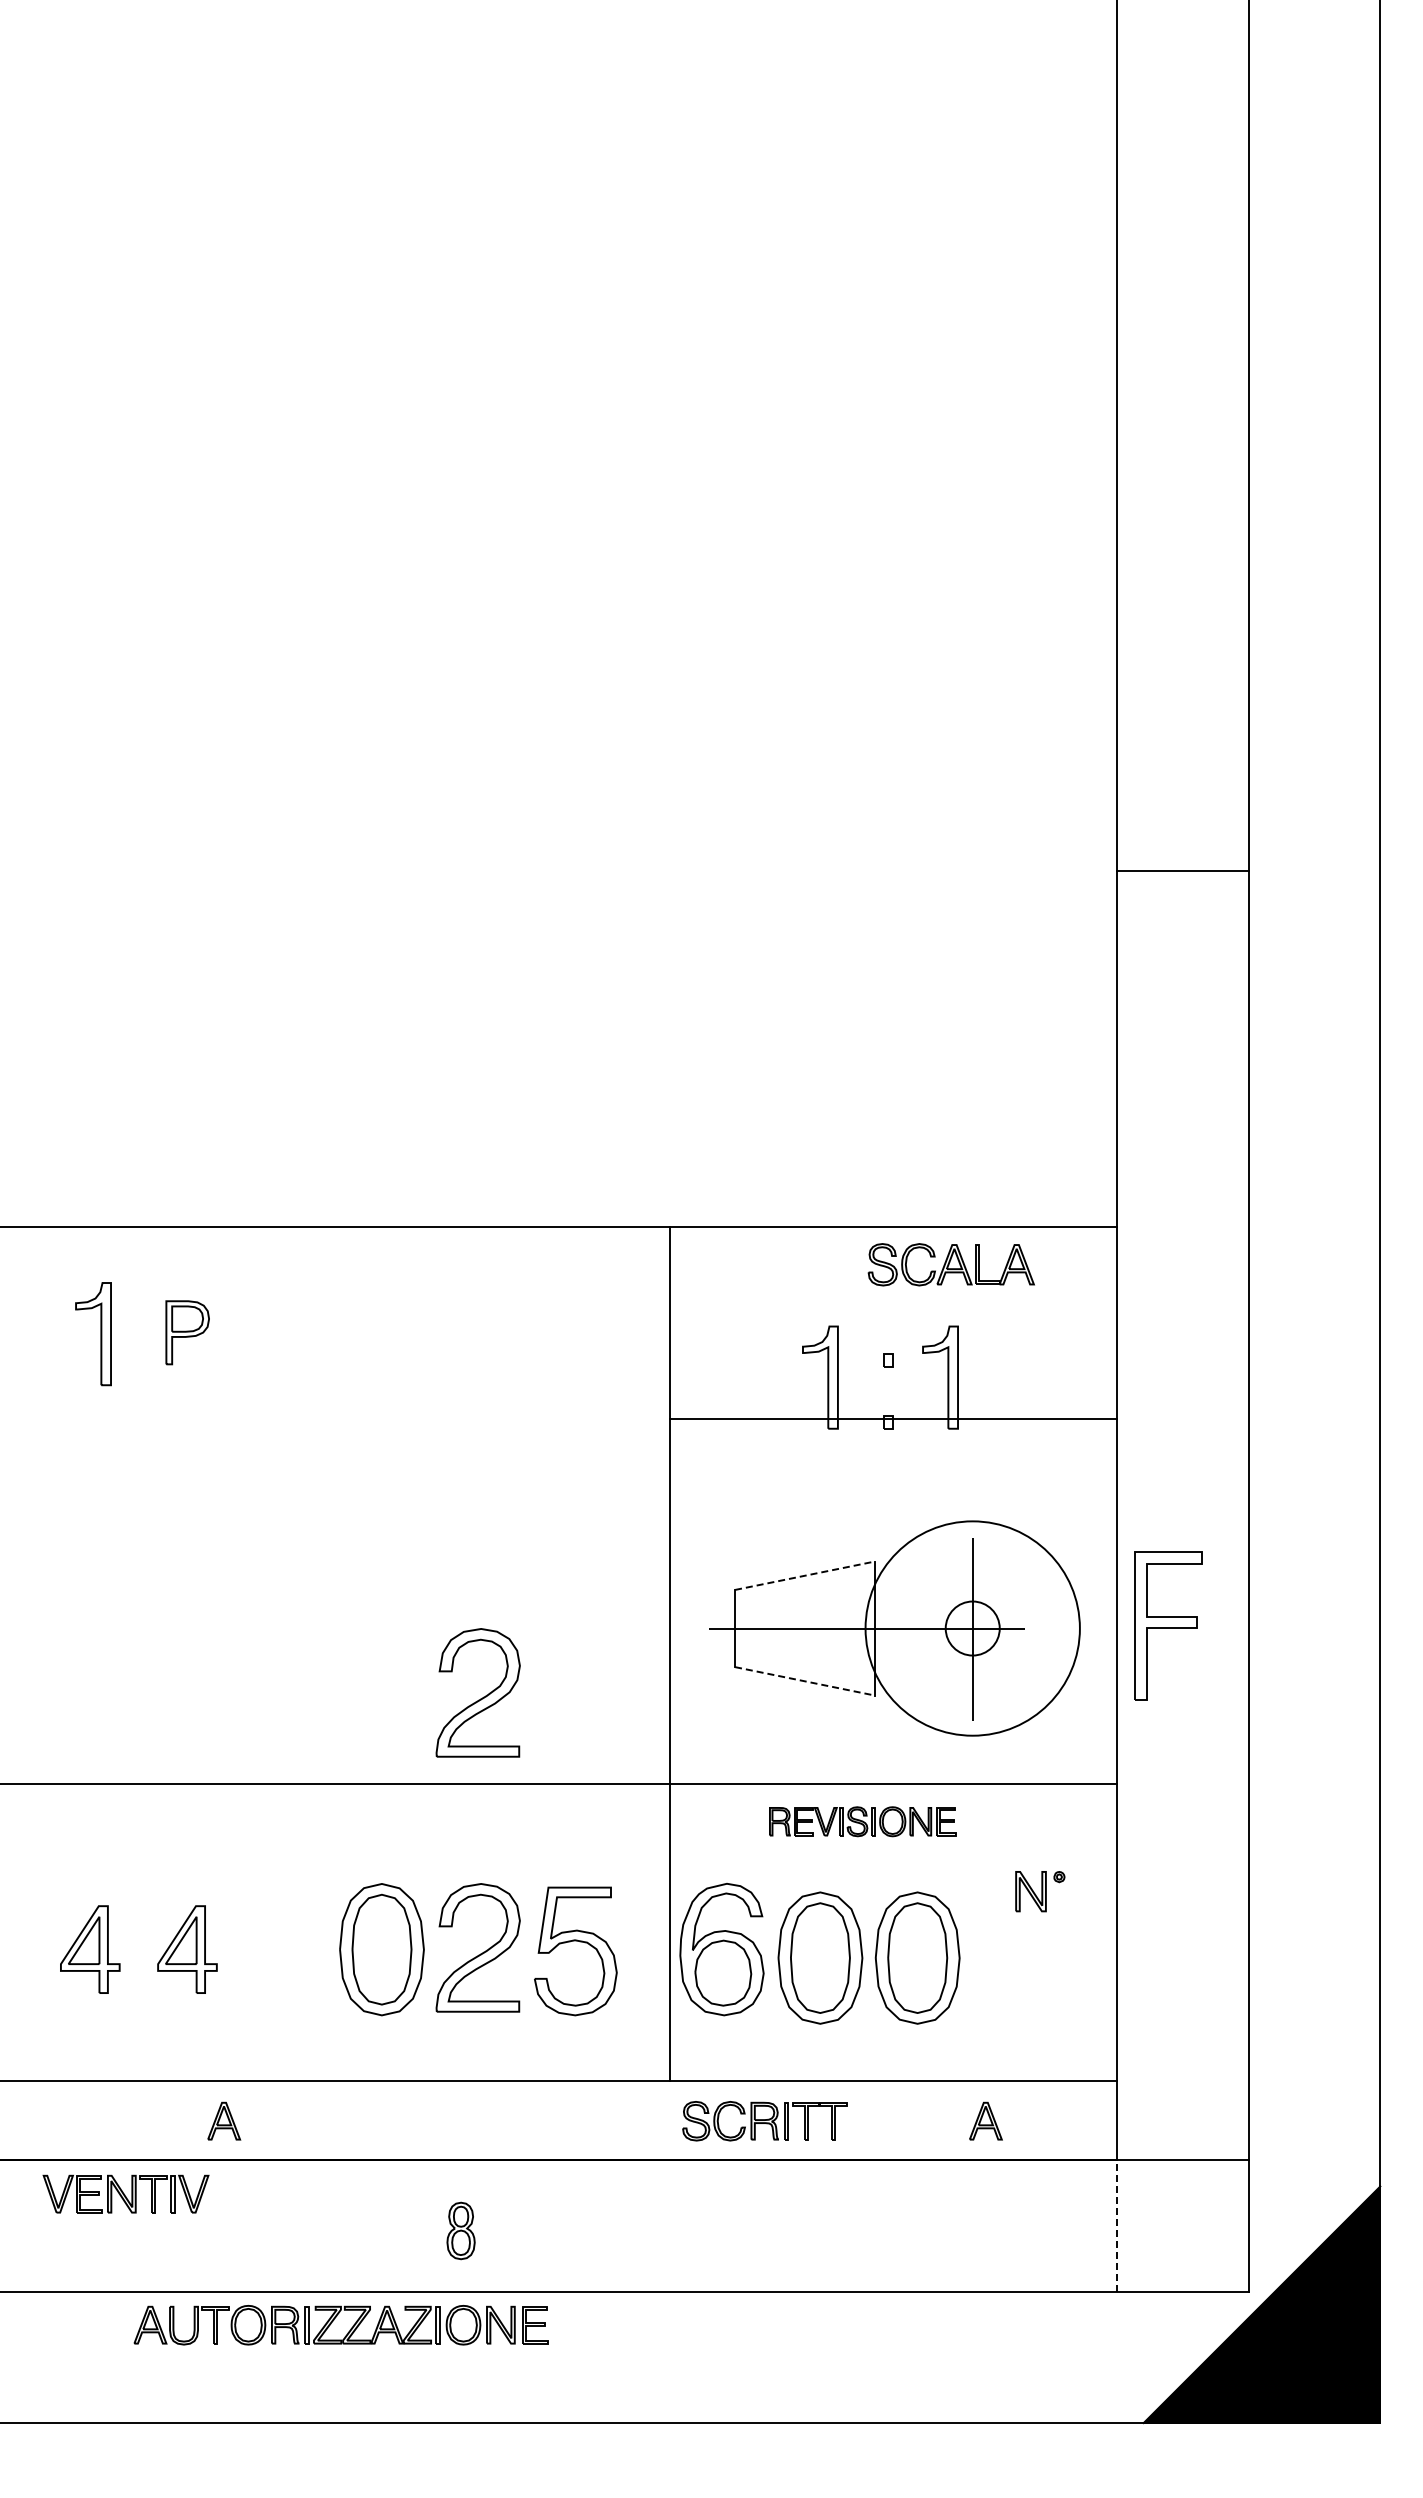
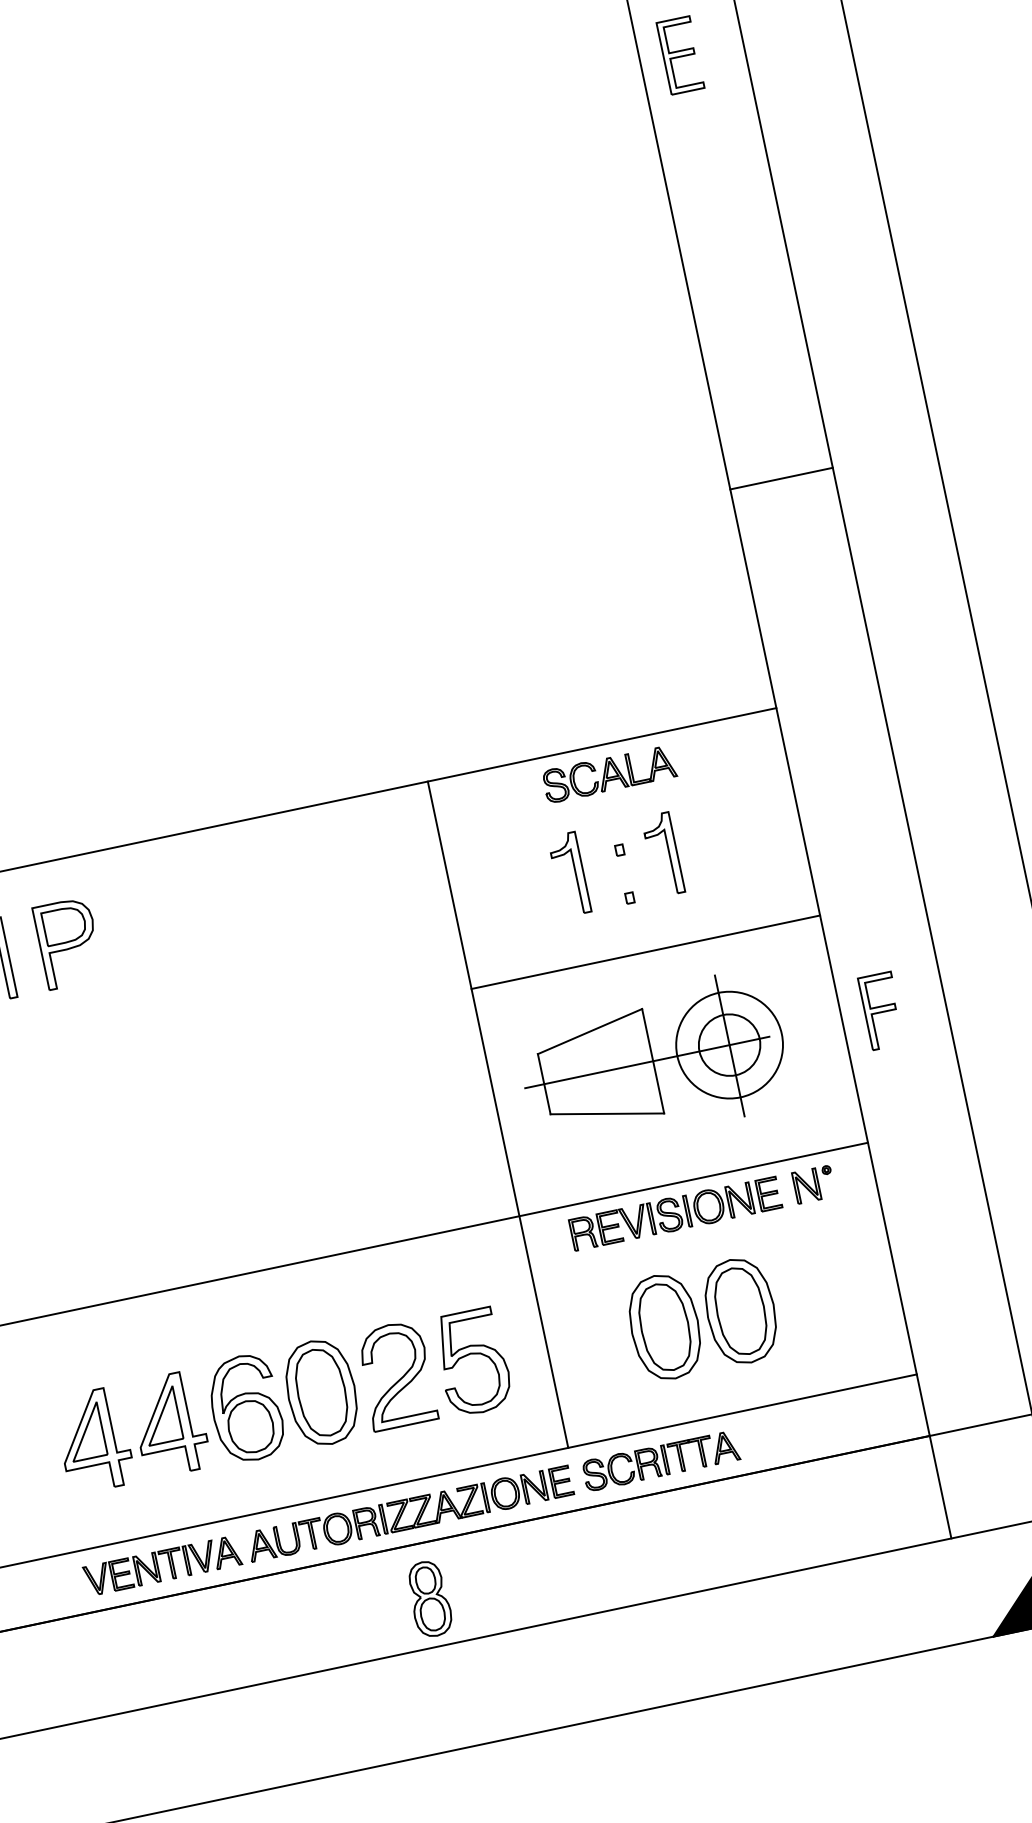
part: (1168, 400) -> (680, 55), added
line: (1182, 871) -> (781, 478), moved
part: (950, 1264) -> (608, 774), moved
part: (187, 1332) -> (68, 943), size x1.67
line: (893, 1418) -> (645, 952), moved
line: (805, 1575) -> (590, 1031), dashed -> solid
part: (1168, 1625) -> (881, 1010), size x0.62
circle: (972, 1628) -> (729, 1045), size x0.62
circle: (972, 1628) -> (729, 1045), size x1.43
line: (805, 1681) -> (607, 1113), dashed -> solid
part: (480, 1698) -> (357, 1180), removed
part: (862, 1821) -> (675, 1213), size x1.43
part: (1040, 1891) -> (814, 1184), moved
part: (90, 1949) -> (94, 1440), size x1.43
part: (187, 1949) -> (169, 1424), size x1.43
part: (721, 1949) -> (245, 1408), moved
part: (985, 2120) -> (724, 1446), moved
part: (125, 2193) -> (149, 1568), moved
line: (1117, 2225) -> (940, 1486), dashed -> solid
part: (460, 2230) -> (429, 1598), size x1.67
part: (334, 2320) -> (404, 1511), moved

